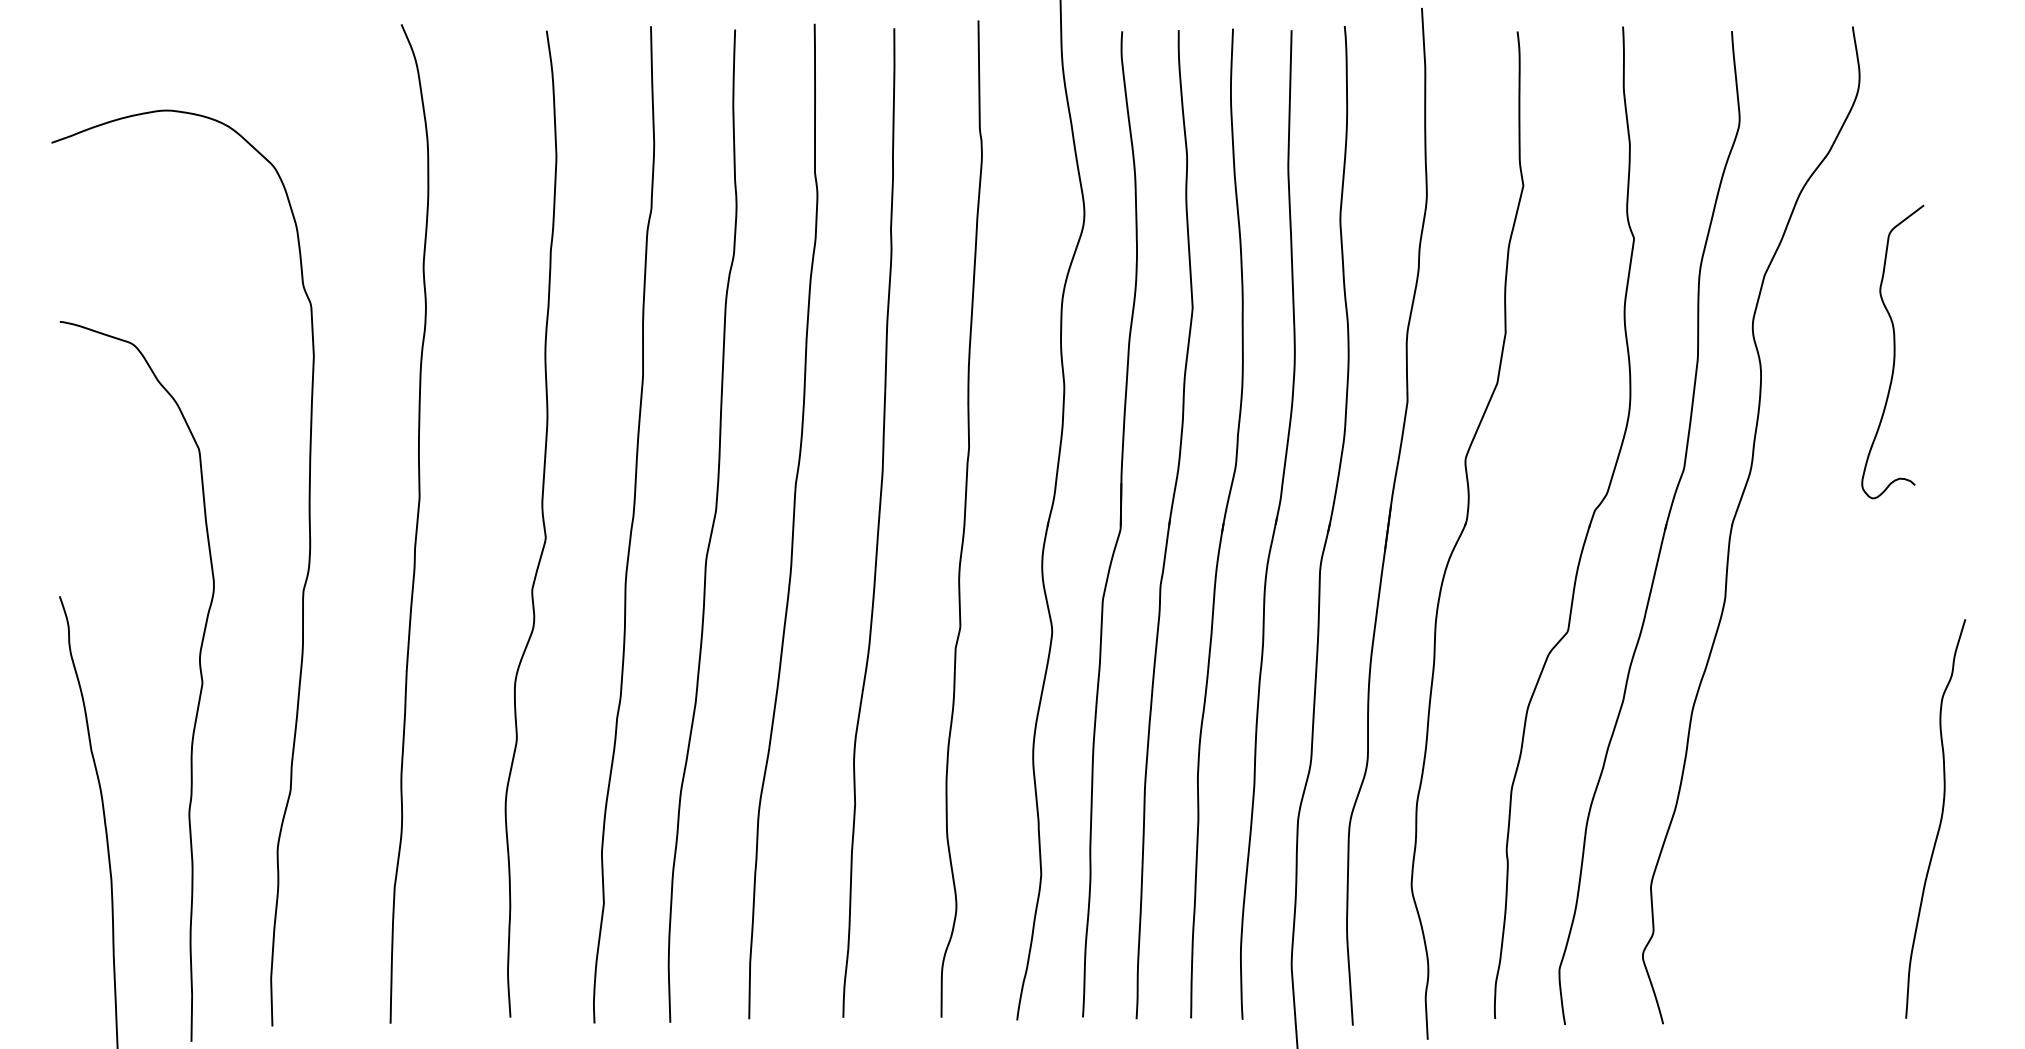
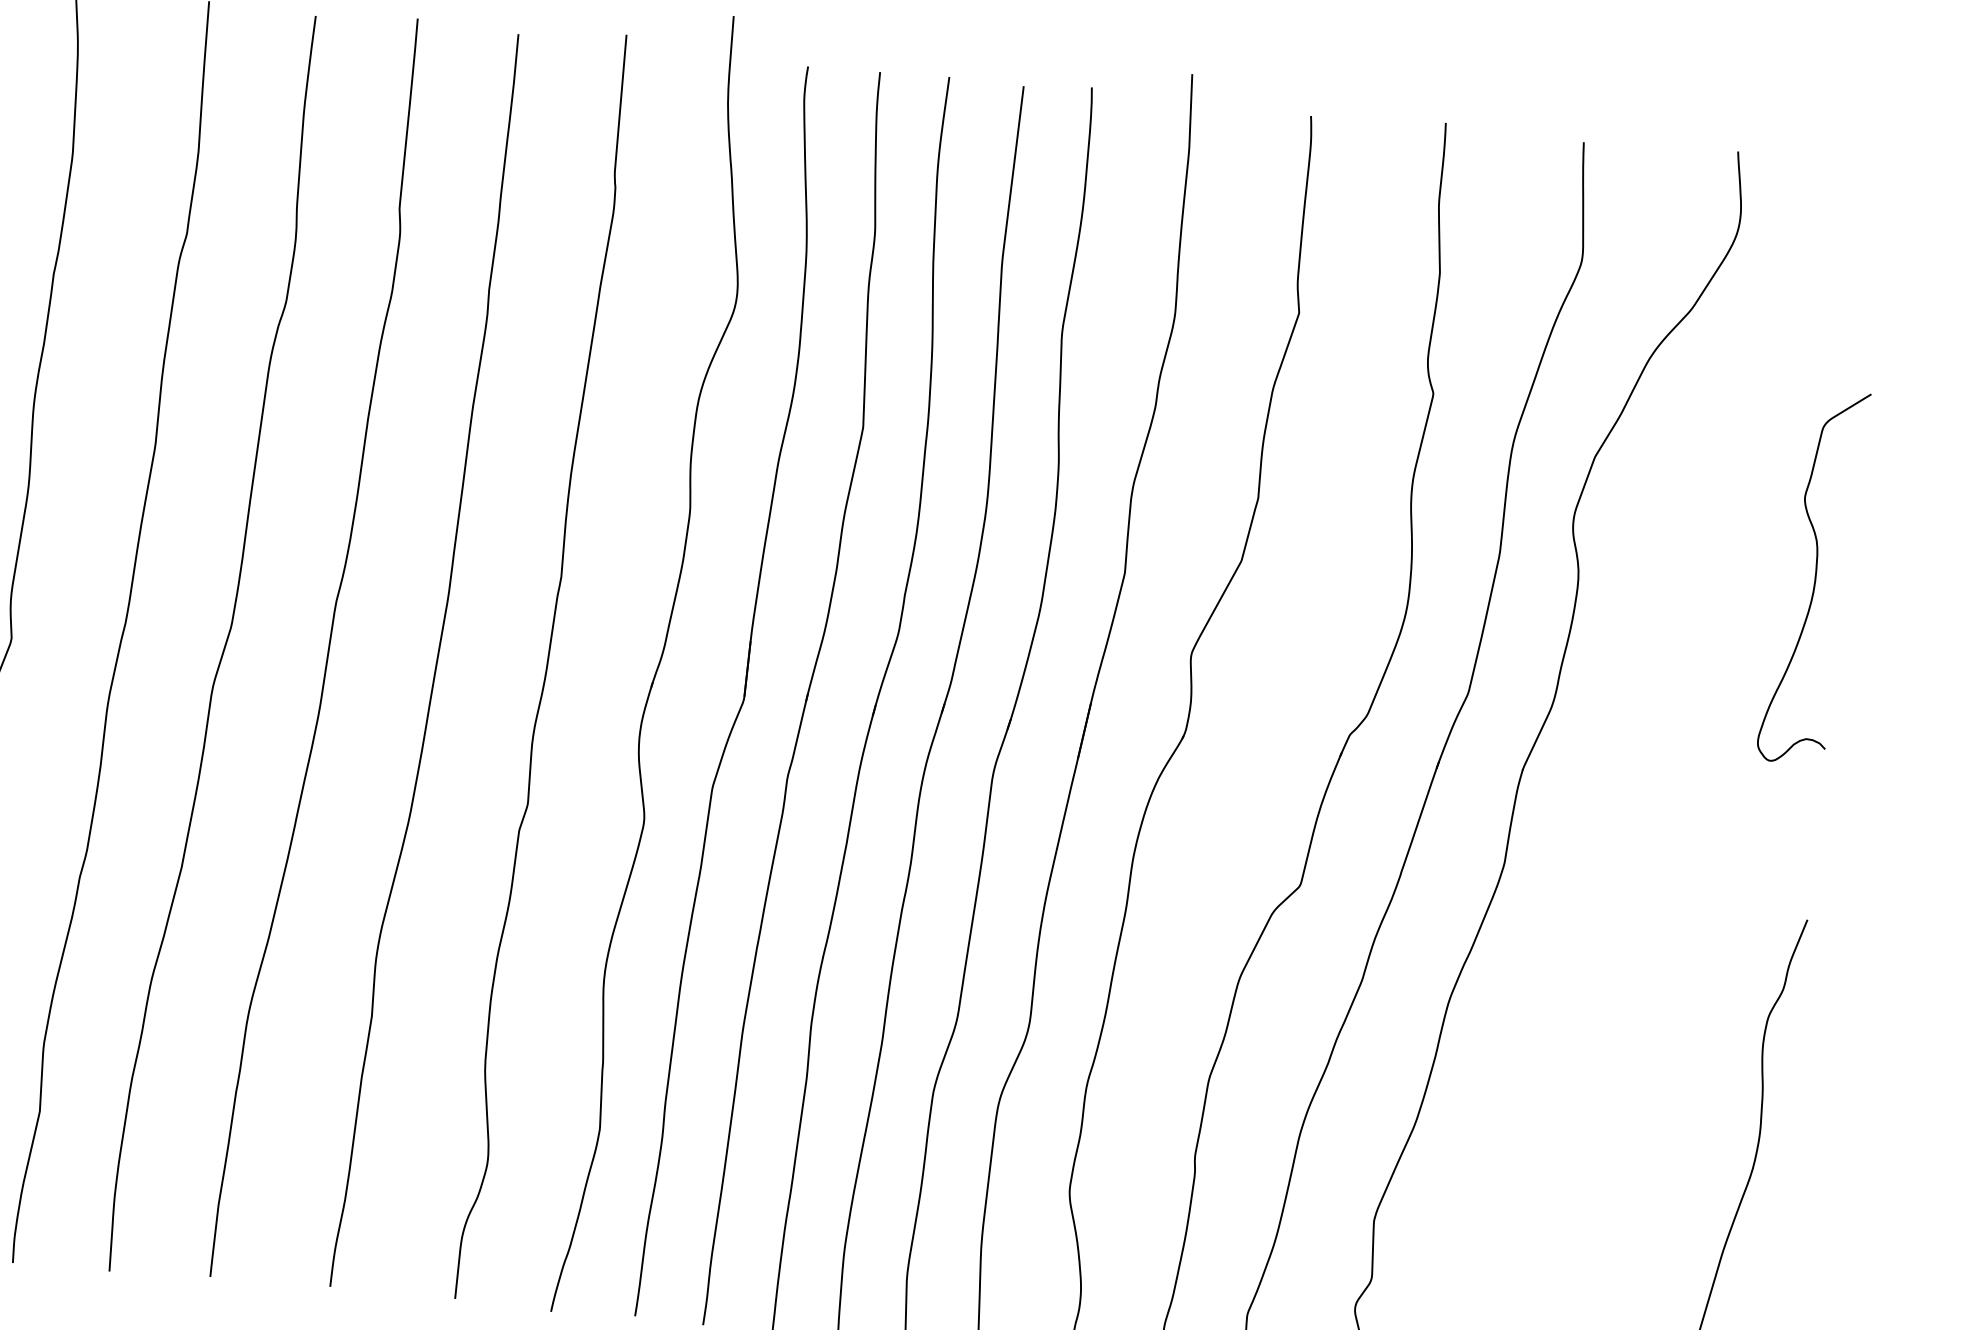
curve: (1893, 351) -> (1814, 576), moved

